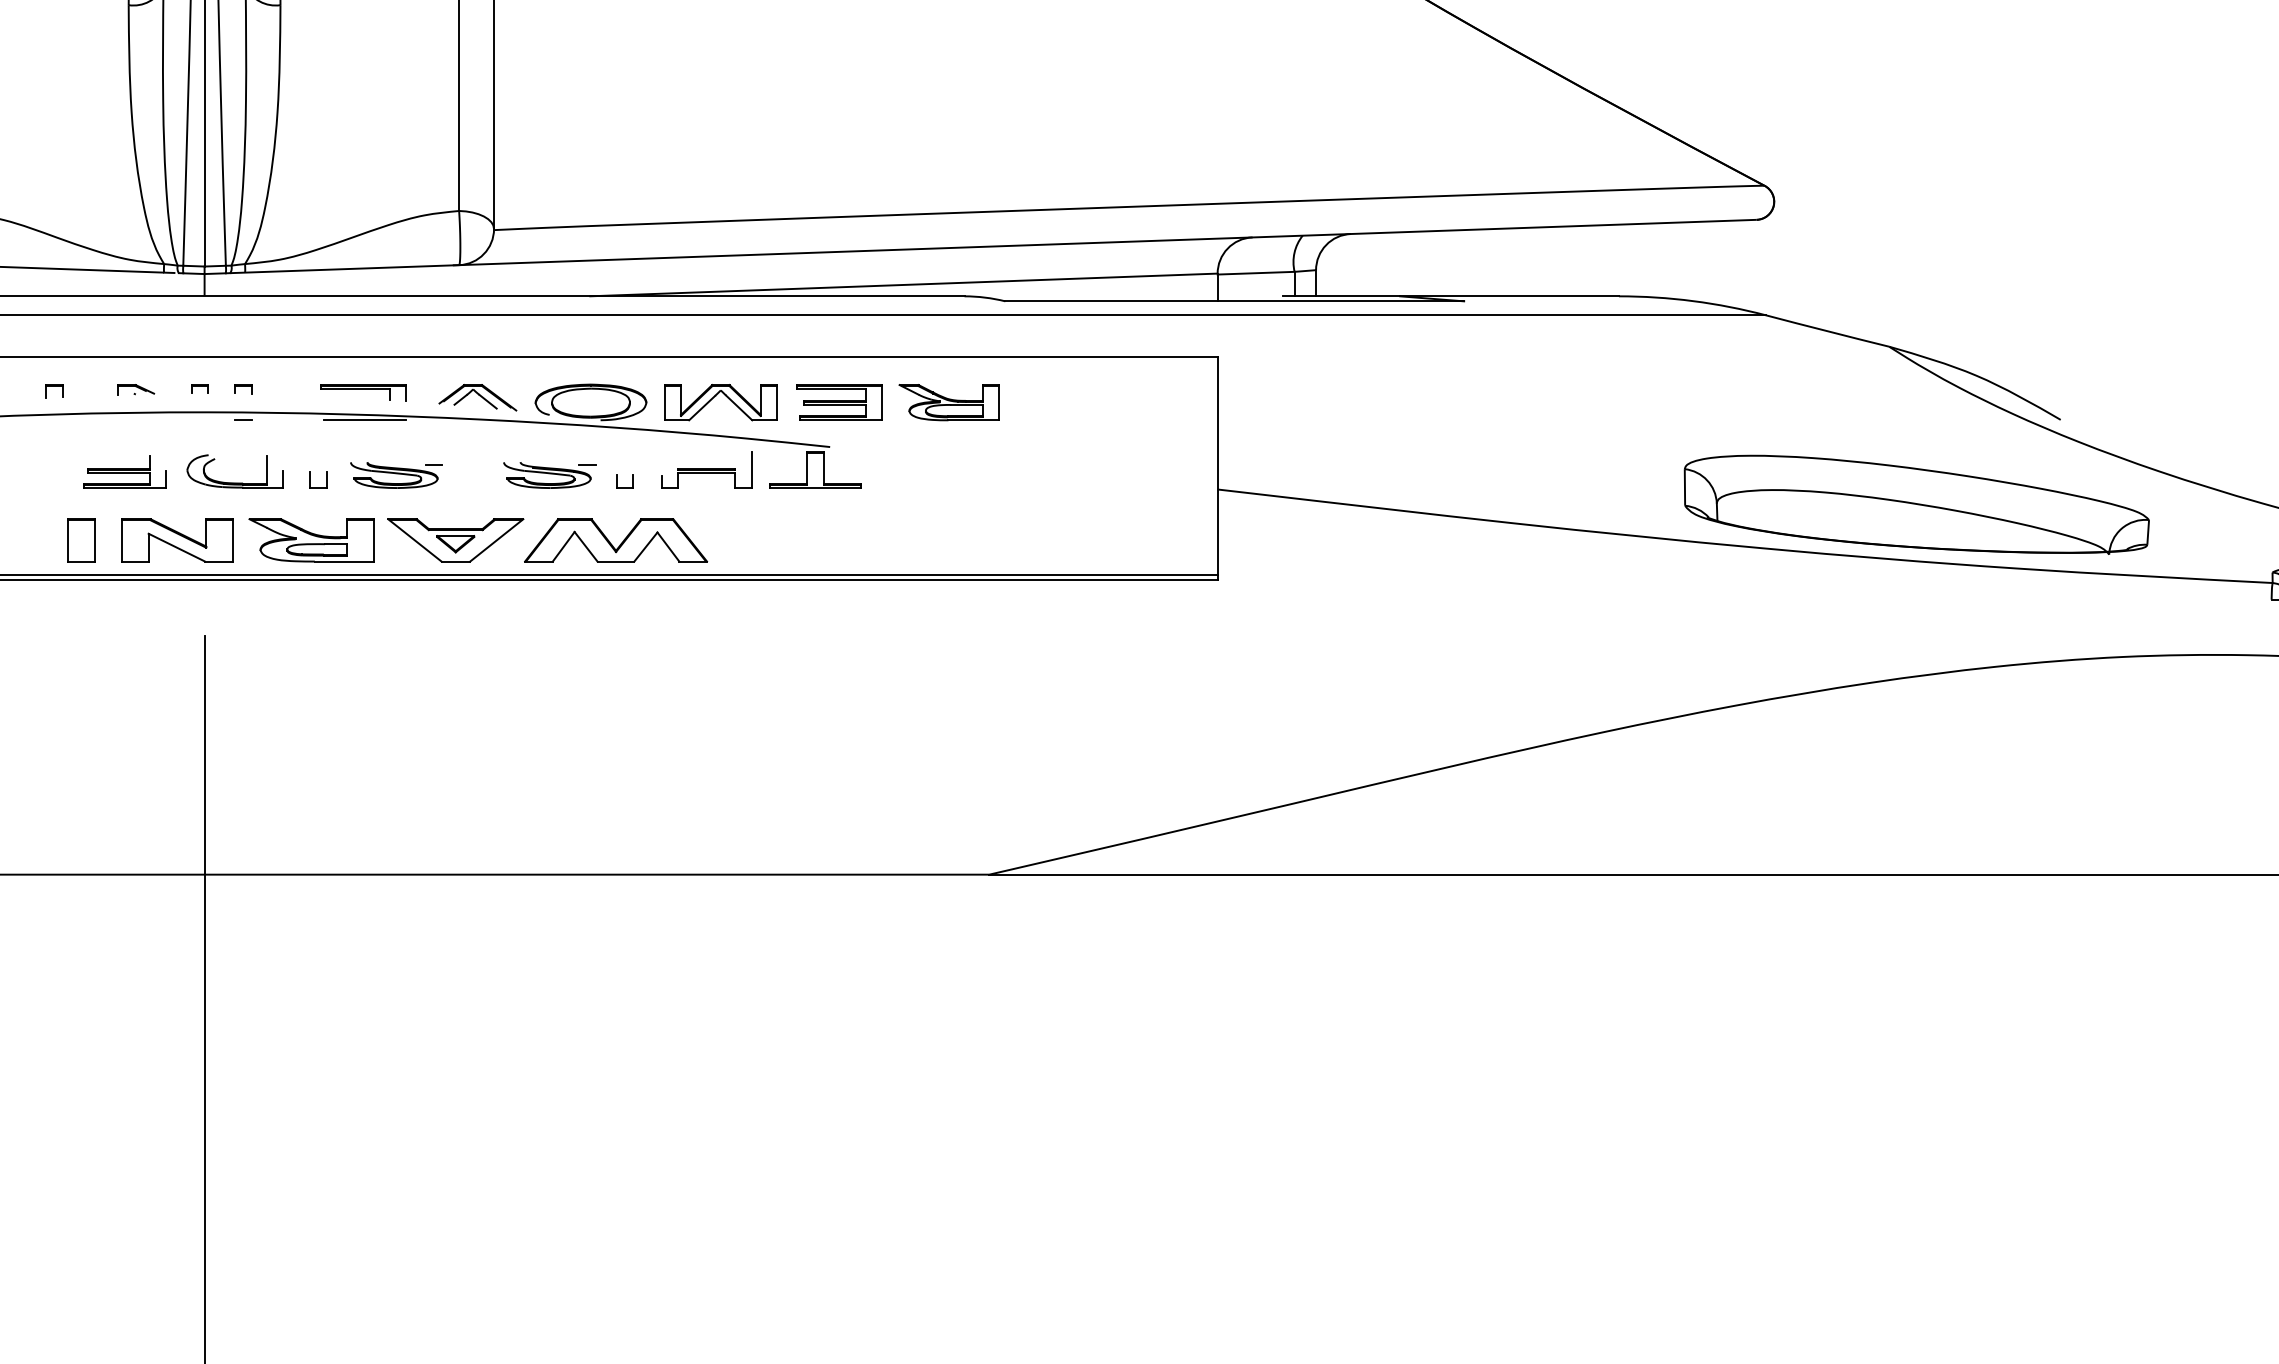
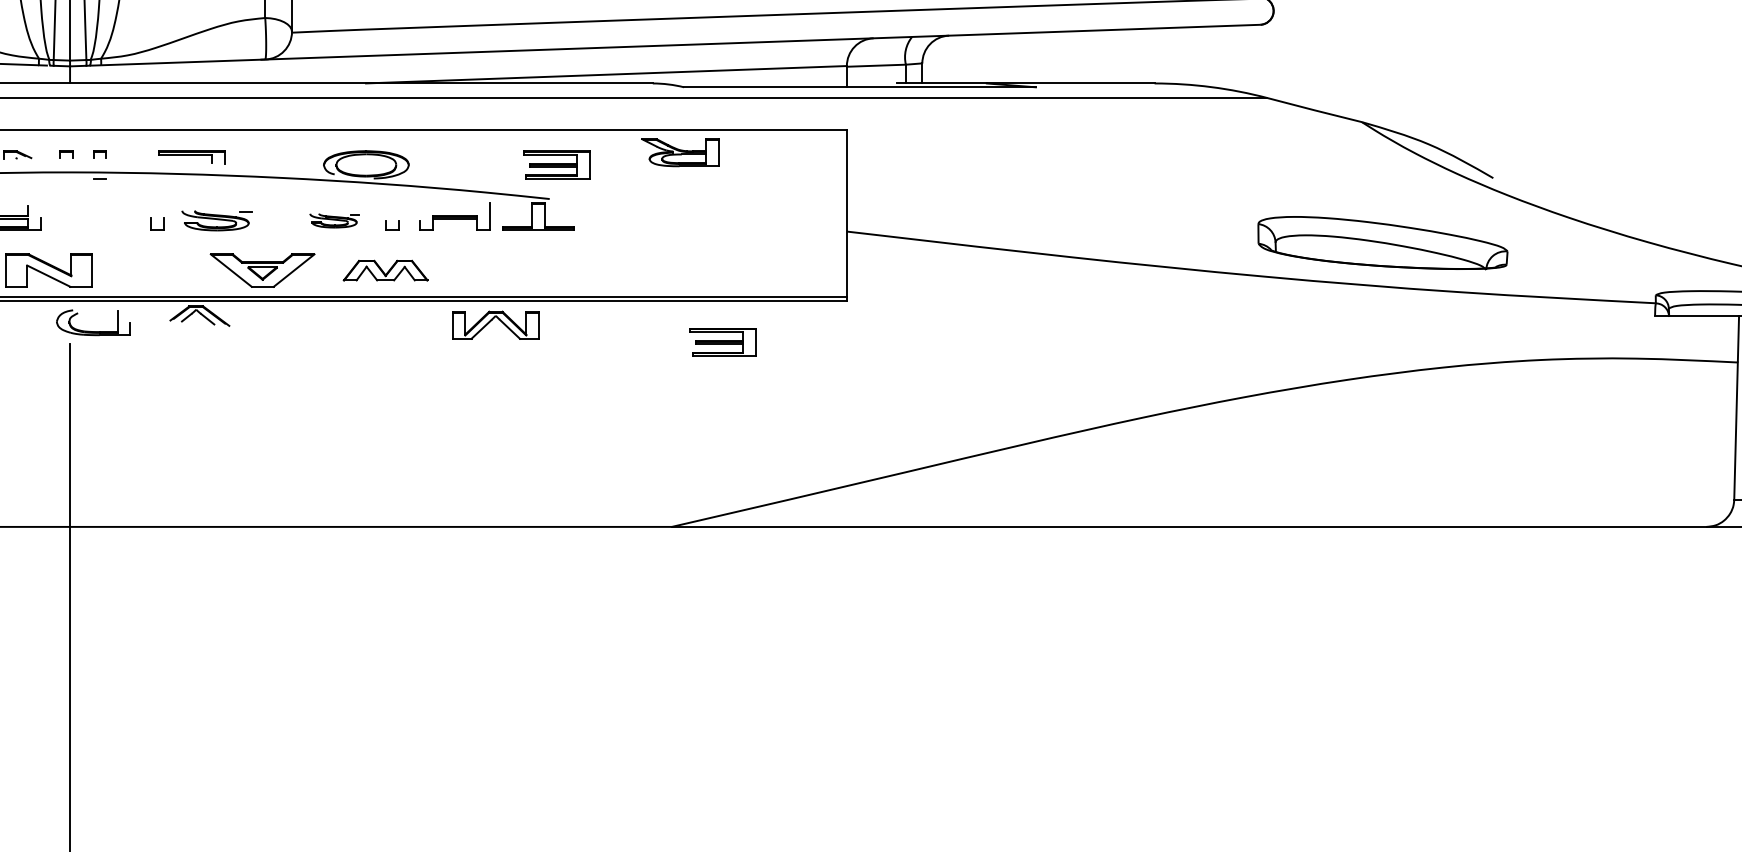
part: (716, 396) -> (492, 320), moved
part: (477, 397) -> (199, 315), moved
part: (948, 402) -> (679, 152), moved
line: (364, 420) -> (192, 178), removed
part: (549, 475) -> (334, 220), size x0.7
part: (234, 482) -> (93, 331), moved
part: (1916, 504) -> (1382, 243), size x0.7
part: (311, 540) -> (152, 270), removed
part: (616, 540) -> (385, 270), size x0.6
part: (1056, 633) -> (723, 342), added

